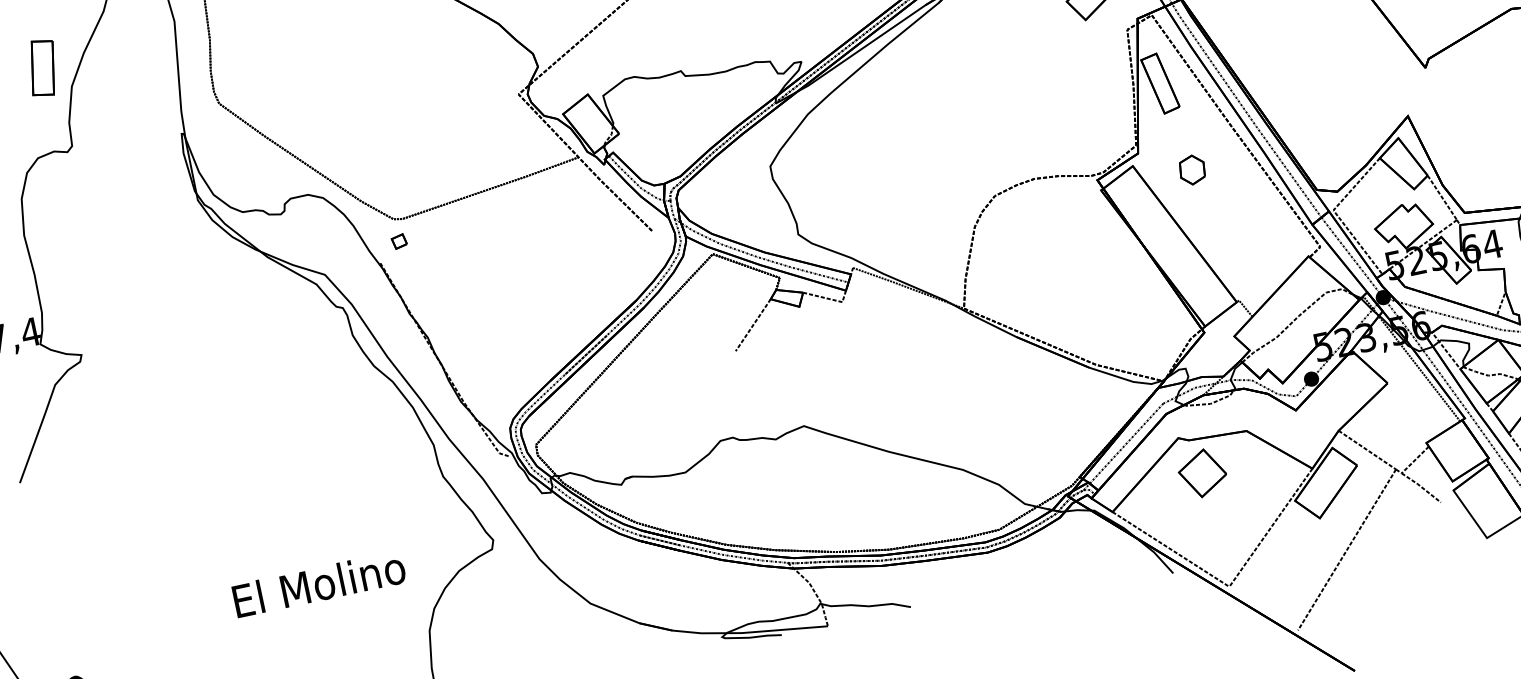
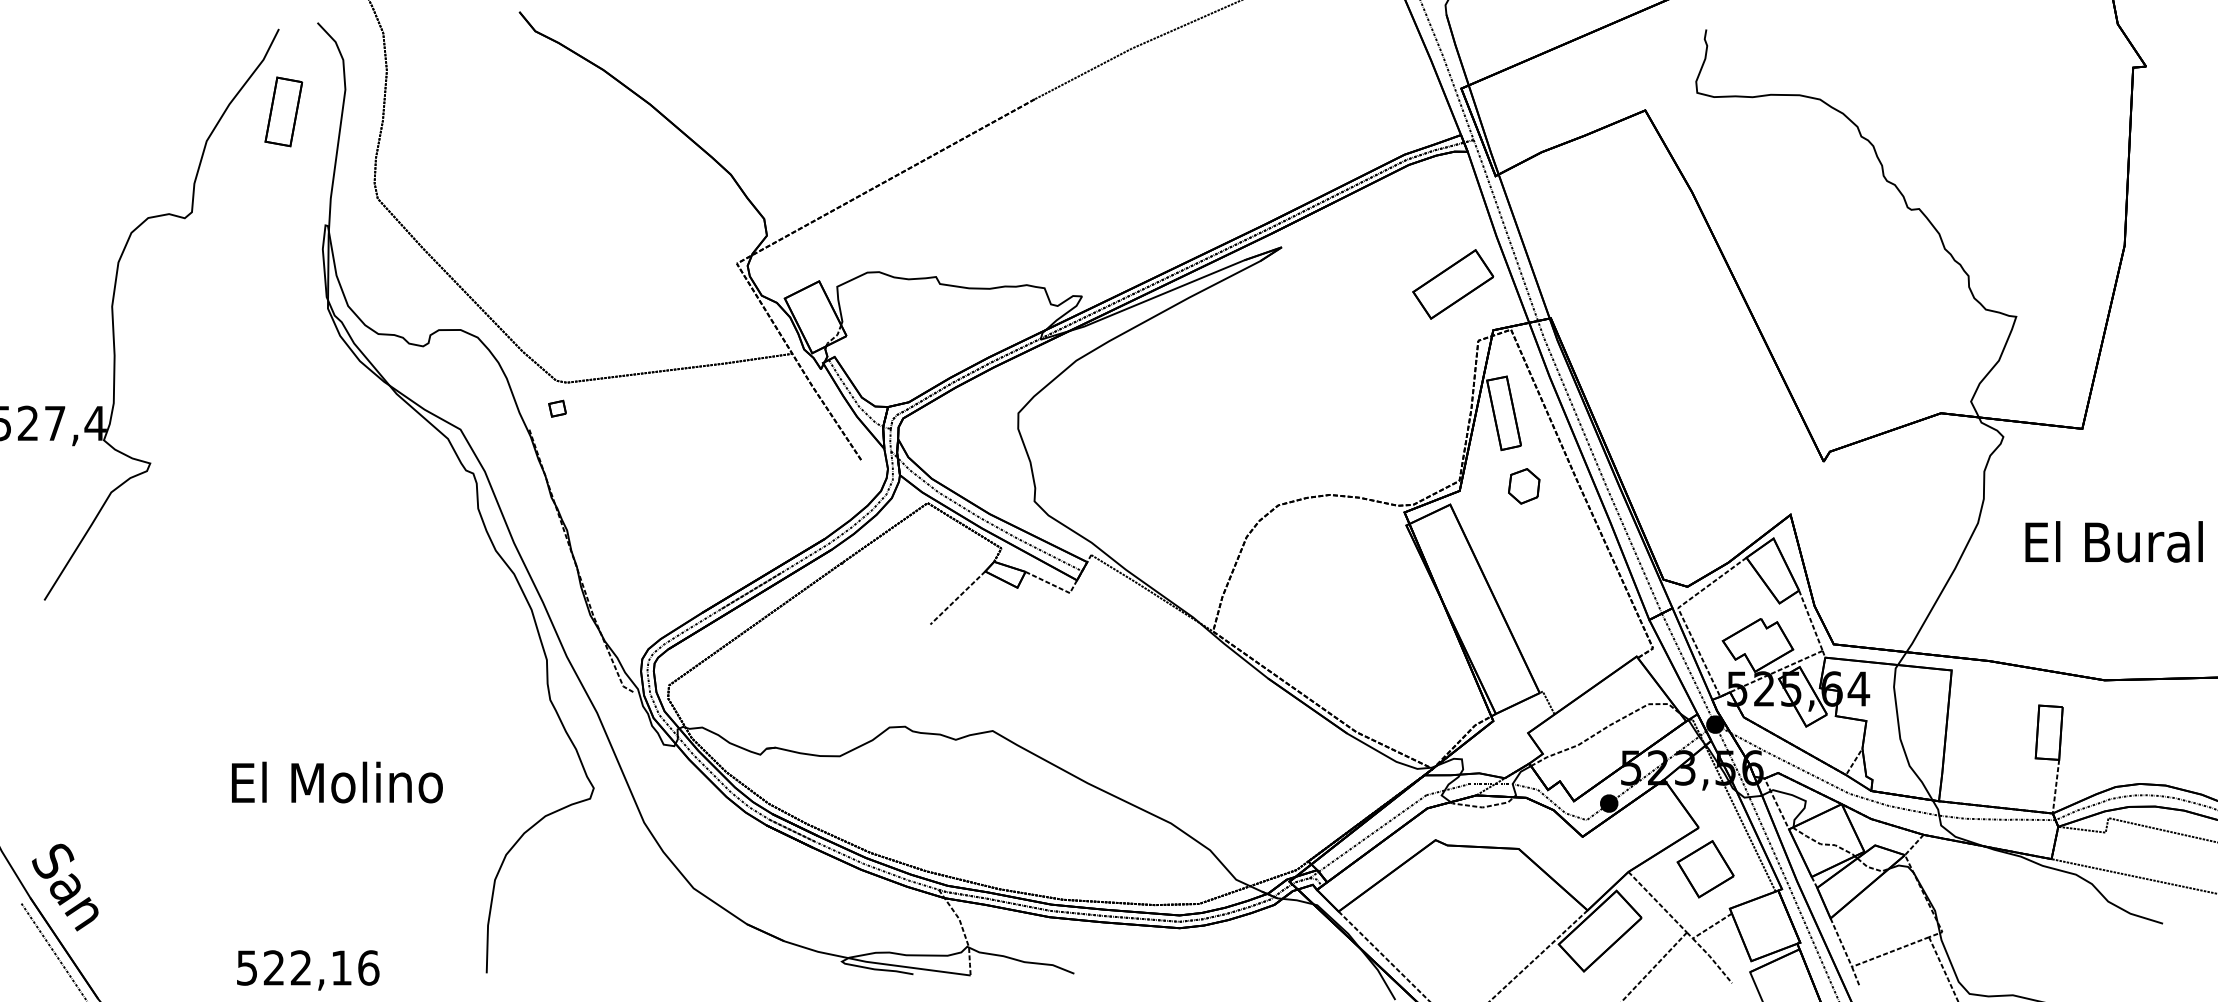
part: (42, 67) -> (283, 111), moved
part: (1192, 170) -> (1524, 486), moved
part: (1202, 473) -> (1705, 869), moved
text: (319, 584) -> (337, 782), moved

